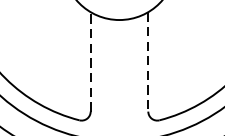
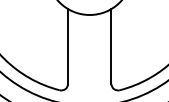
line: (91, 60) -> (68, 45), dashed -> solid
line: (148, 62) -> (111, 46), dashed -> solid

